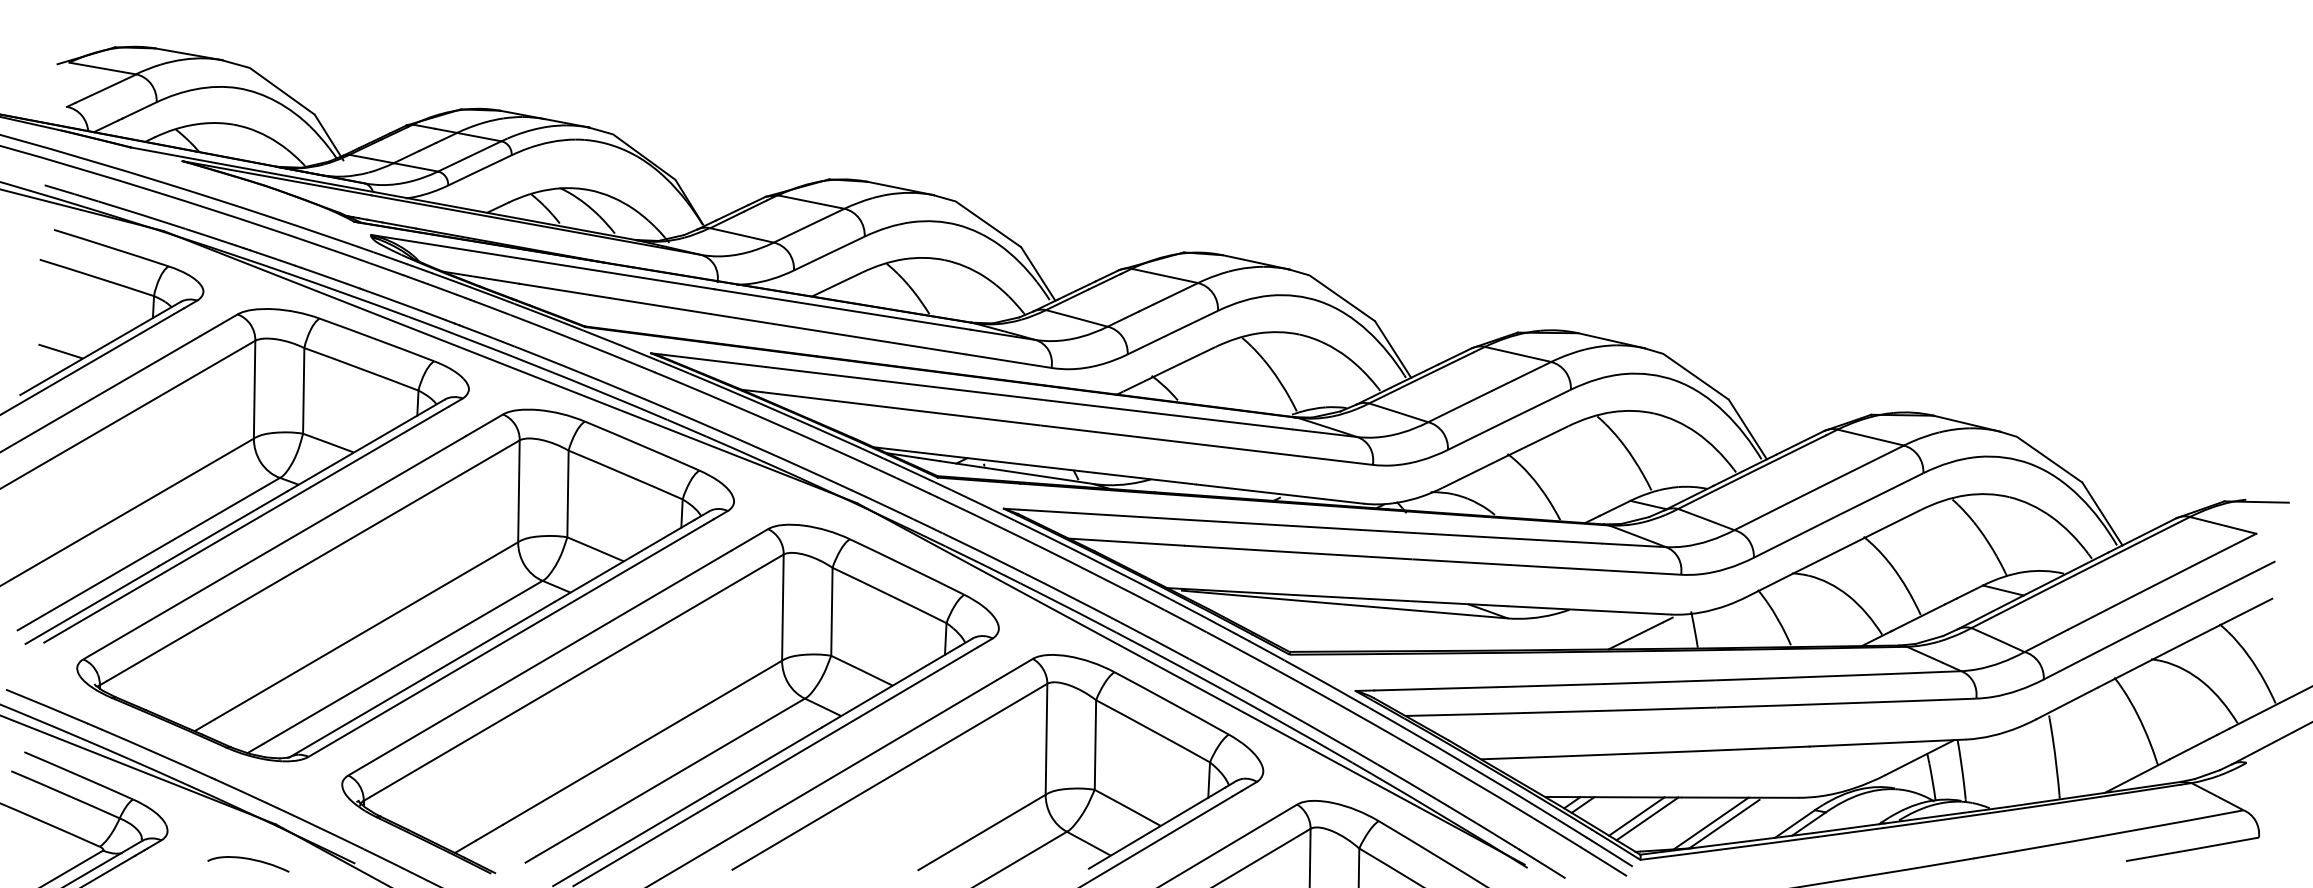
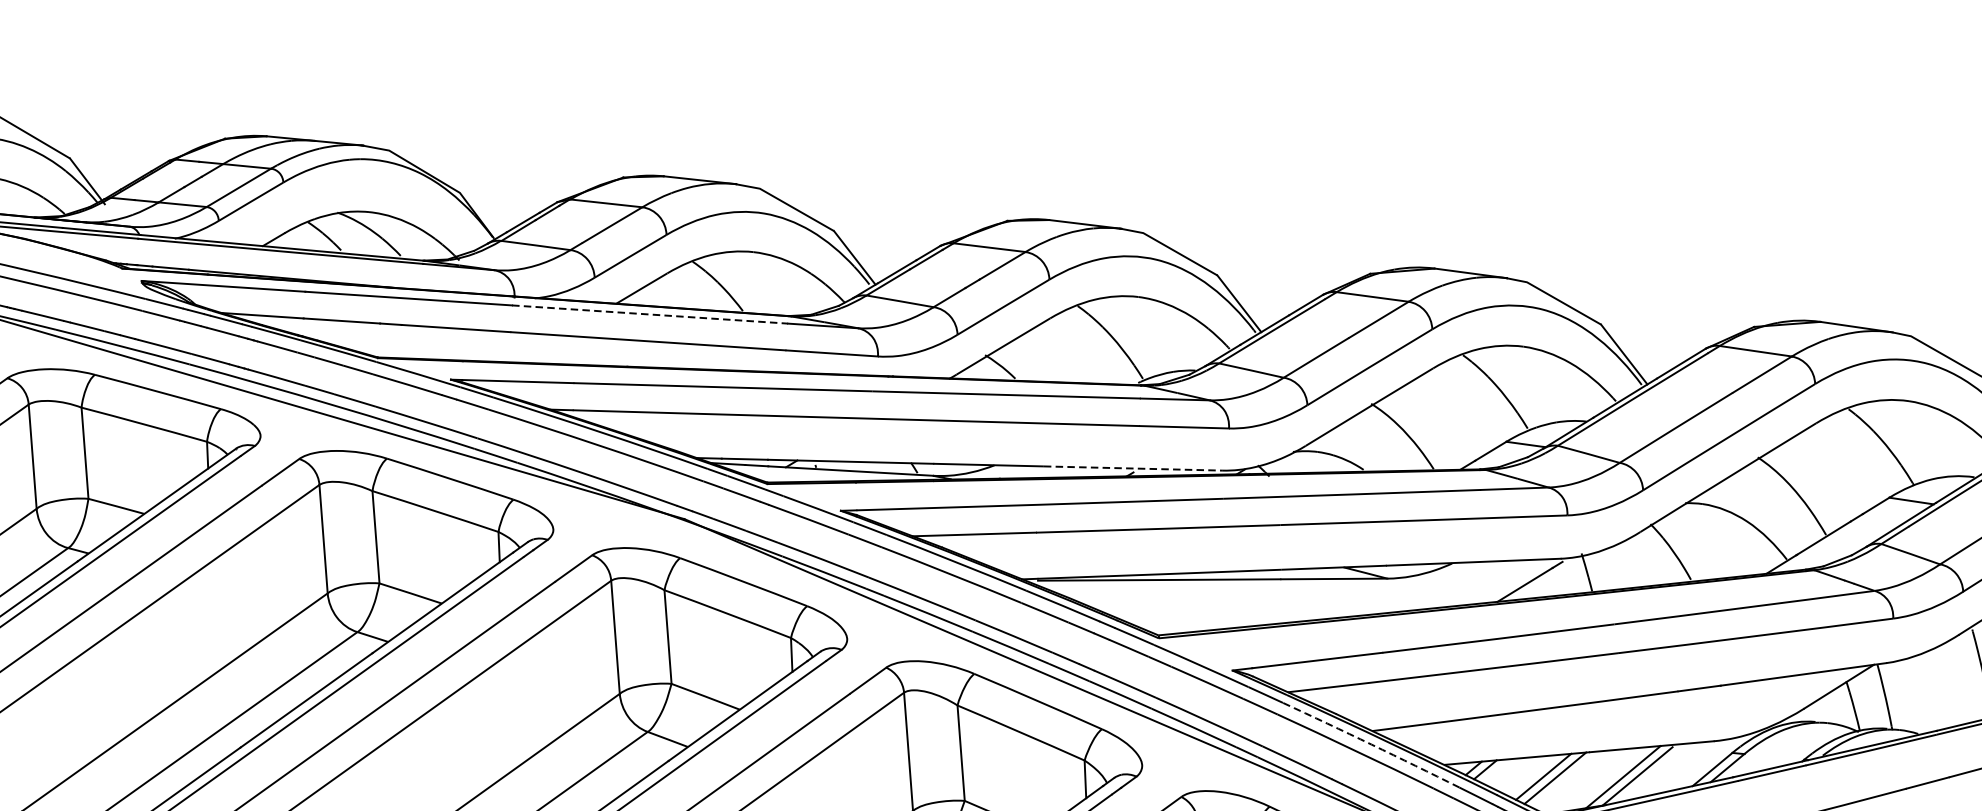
line: (842, 309) -> (650, 314), solid -> dashed
line: (1280, 494) -> (1133, 468), solid -> dashed
arc: (1478, 771) -> (1370, 744), solid -> dashed

